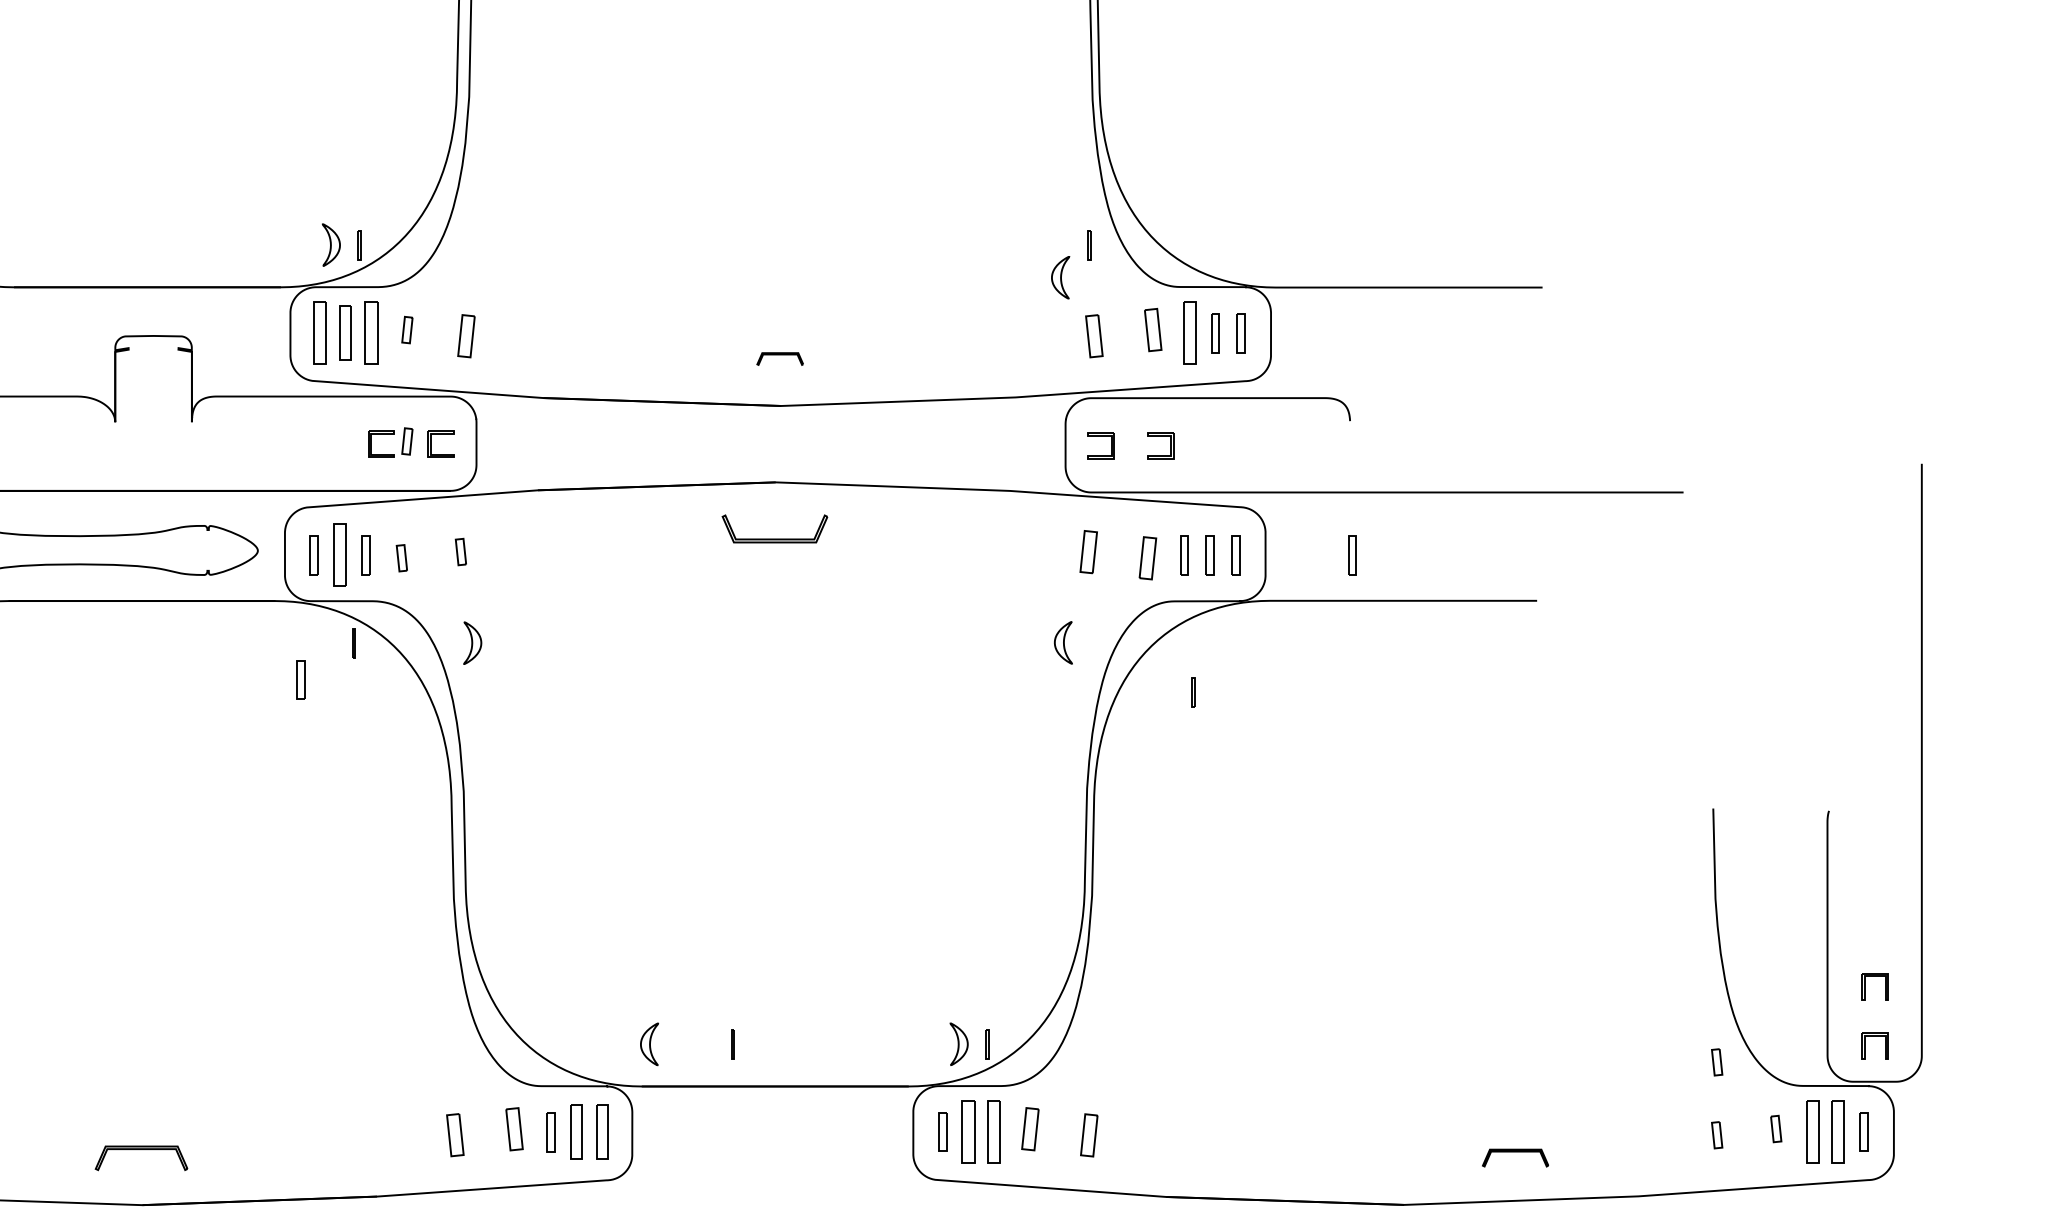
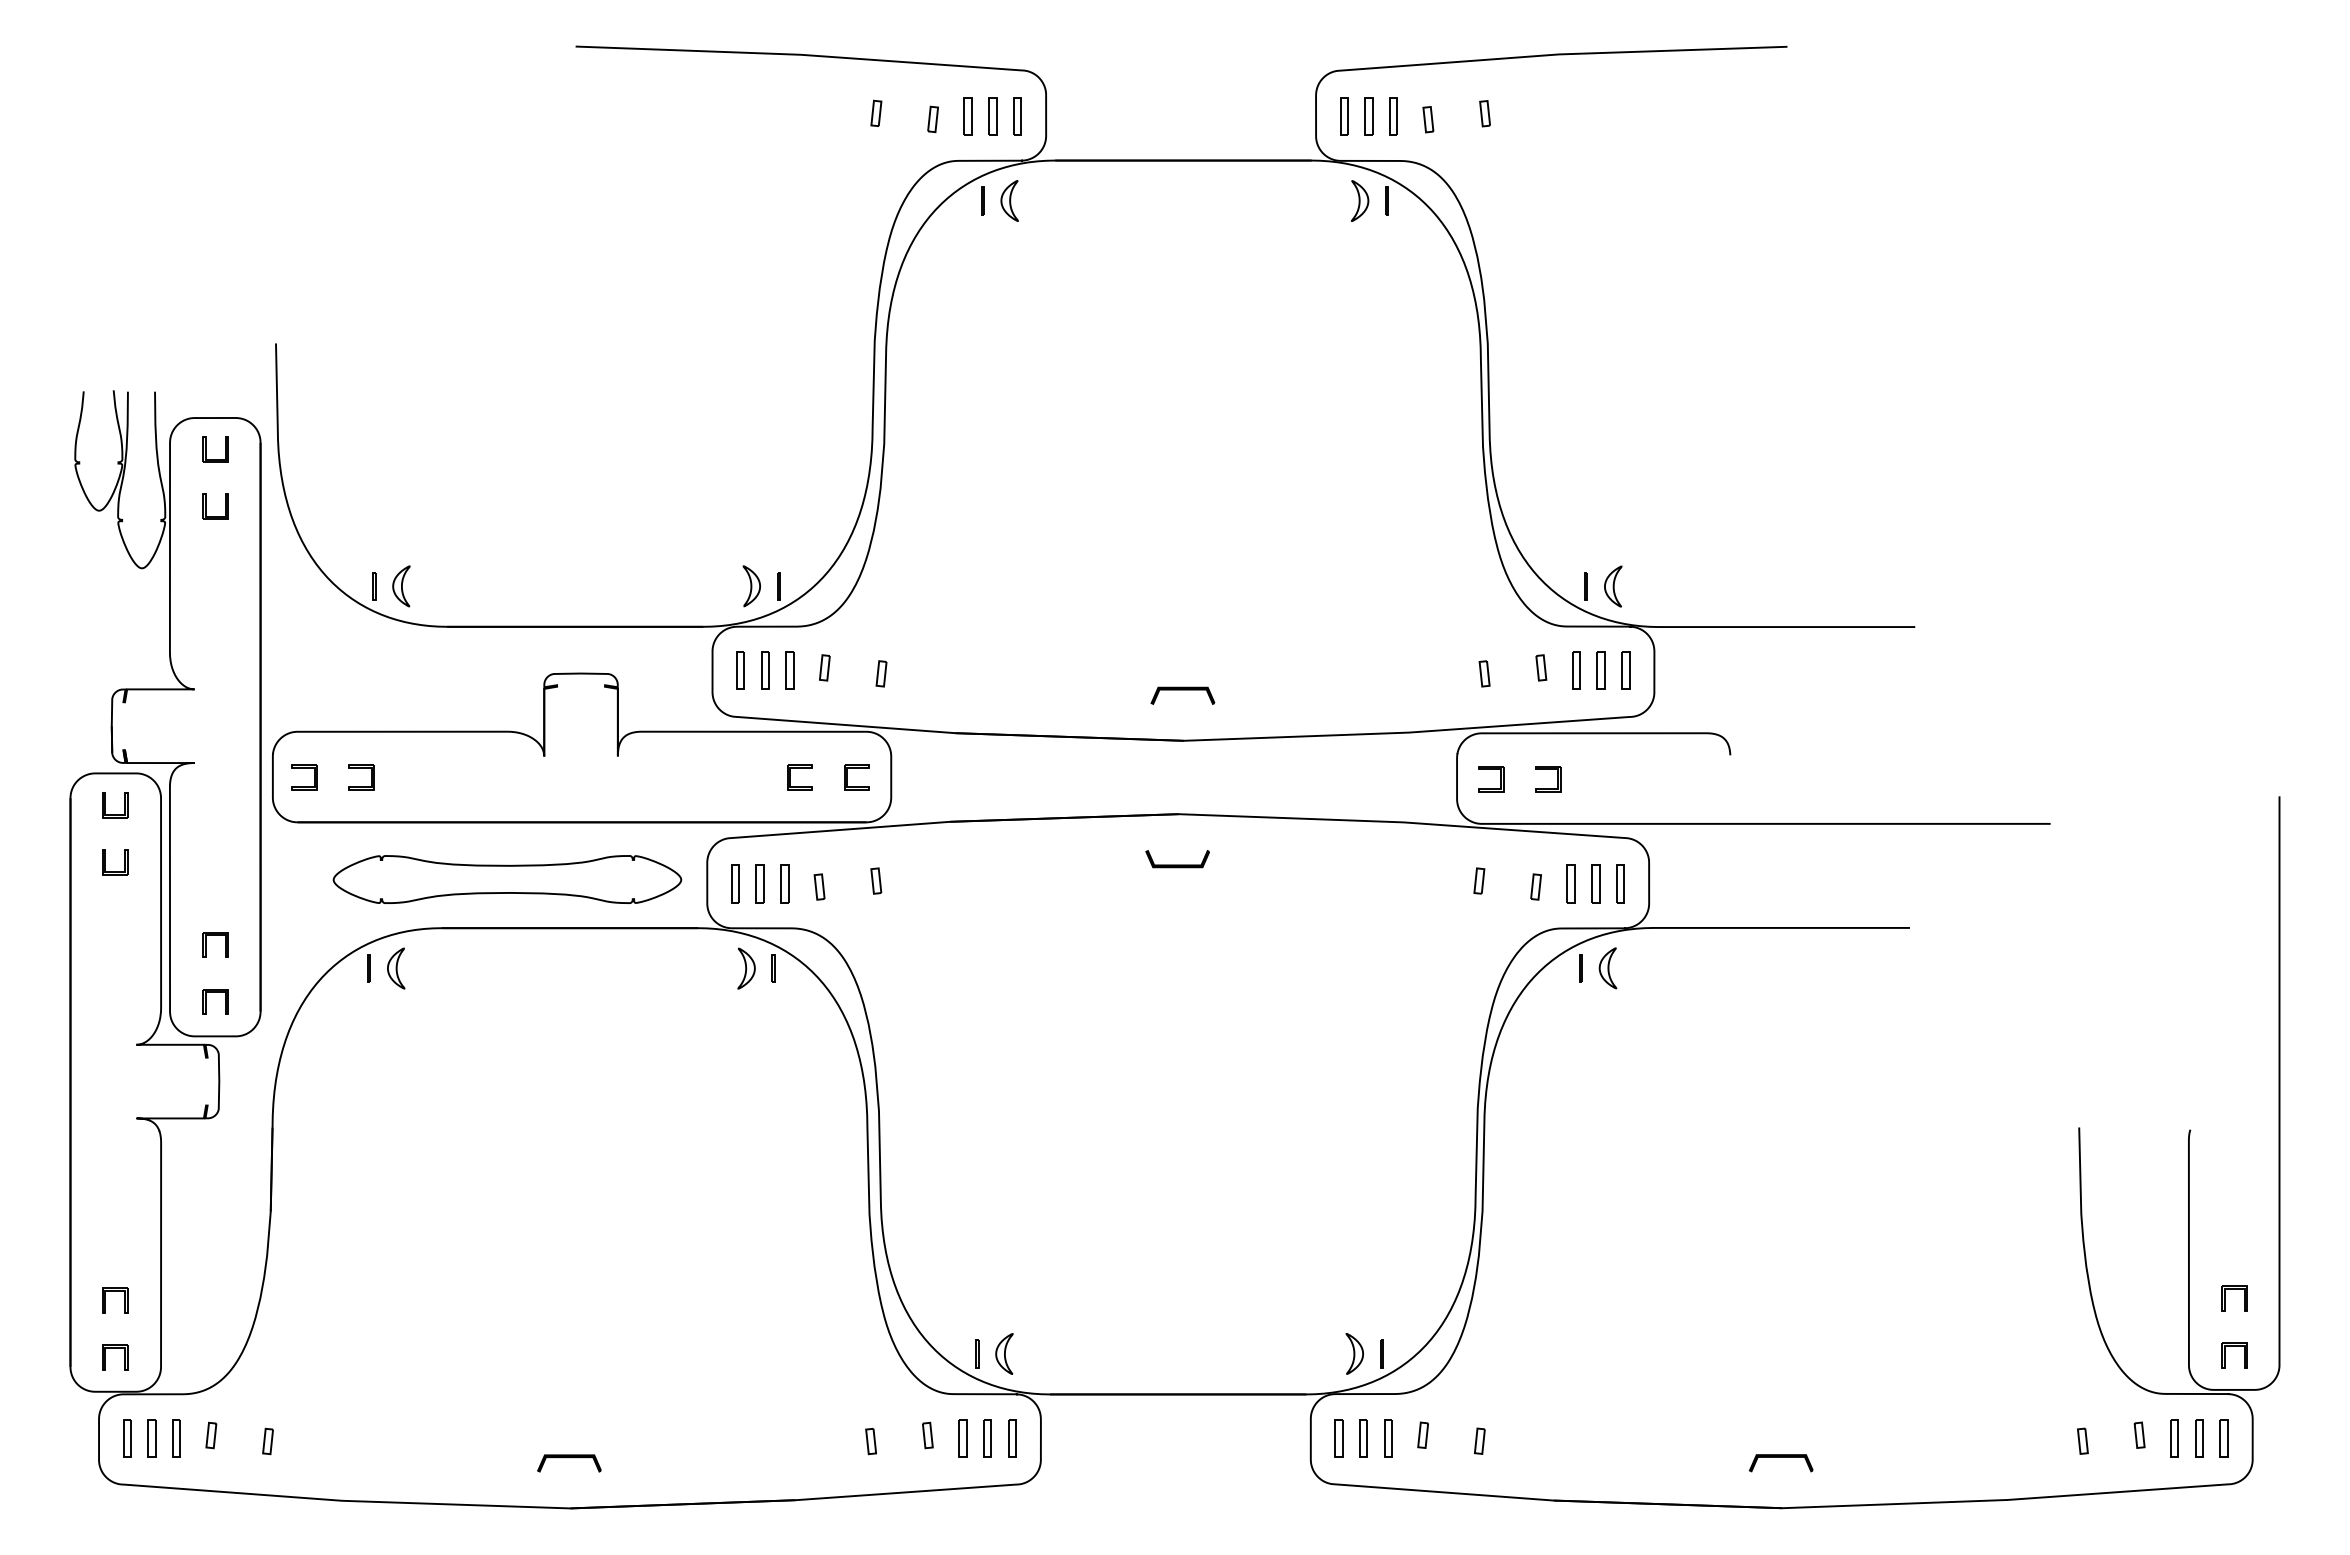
line: (1088, 245) -> (1585, 586), moved
part: (1060, 277) -> (1613, 586), moved
part: (1153, 329) -> (1541, 667), size x0.62
part: (319, 332) -> (740, 670), size x0.62
part: (345, 332) -> (765, 670), size x0.71
part: (370, 332) -> (789, 670), size x0.62
part: (1189, 332) -> (1576, 670), size x0.62
part: (466, 335) -> (881, 673), size x0.62
part: (1094, 335) -> (1484, 673), size x0.62
part: (779, 358) -> (1182, 695), size x1.43
part: (407, 441) -> (824, 774), removed
part: (774, 529) -> (1177, 859), size x0.62
part: (1088, 551) -> (1479, 880), size x0.62
part: (339, 554) -> (759, 883), size x0.62
part: (1352, 554) -> (1732, 883), removed
part: (1147, 557) -> (1535, 886), size x0.62
part: (472, 643) -> (746, 968), moved
part: (1062, 643) -> (1607, 968), moved
part: (300, 679) -> (722, 1003), removed
line: (1193, 693) -> (1580, 968), moved
part: (649, 1043) -> (1004, 1353), moved
line: (731, 1043) -> (976, 1353), moved
part: (1716, 1061) -> (2082, 1370), removed
part: (1029, 1128) -> (1422, 1434), size x0.62
part: (514, 1129) -> (927, 1435), size x0.62
part: (576, 1132) -> (987, 1438), size x0.71
part: (602, 1132) -> (1012, 1438), size x0.71
part: (968, 1132) -> (1363, 1438), size x0.62
part: (994, 1132) -> (1388, 1438), size x0.62
part: (1812, 1132) -> (2174, 1438), size x0.62
part: (1838, 1132) -> (2199, 1438), size x0.62
part: (1088, 1134) -> (1479, 1440), size x0.62
part: (455, 1135) -> (871, 1441), size x0.62
part: (141, 1158) -> (569, 1463), size x0.71
part: (1514, 1158) -> (1780, 1463), moved

